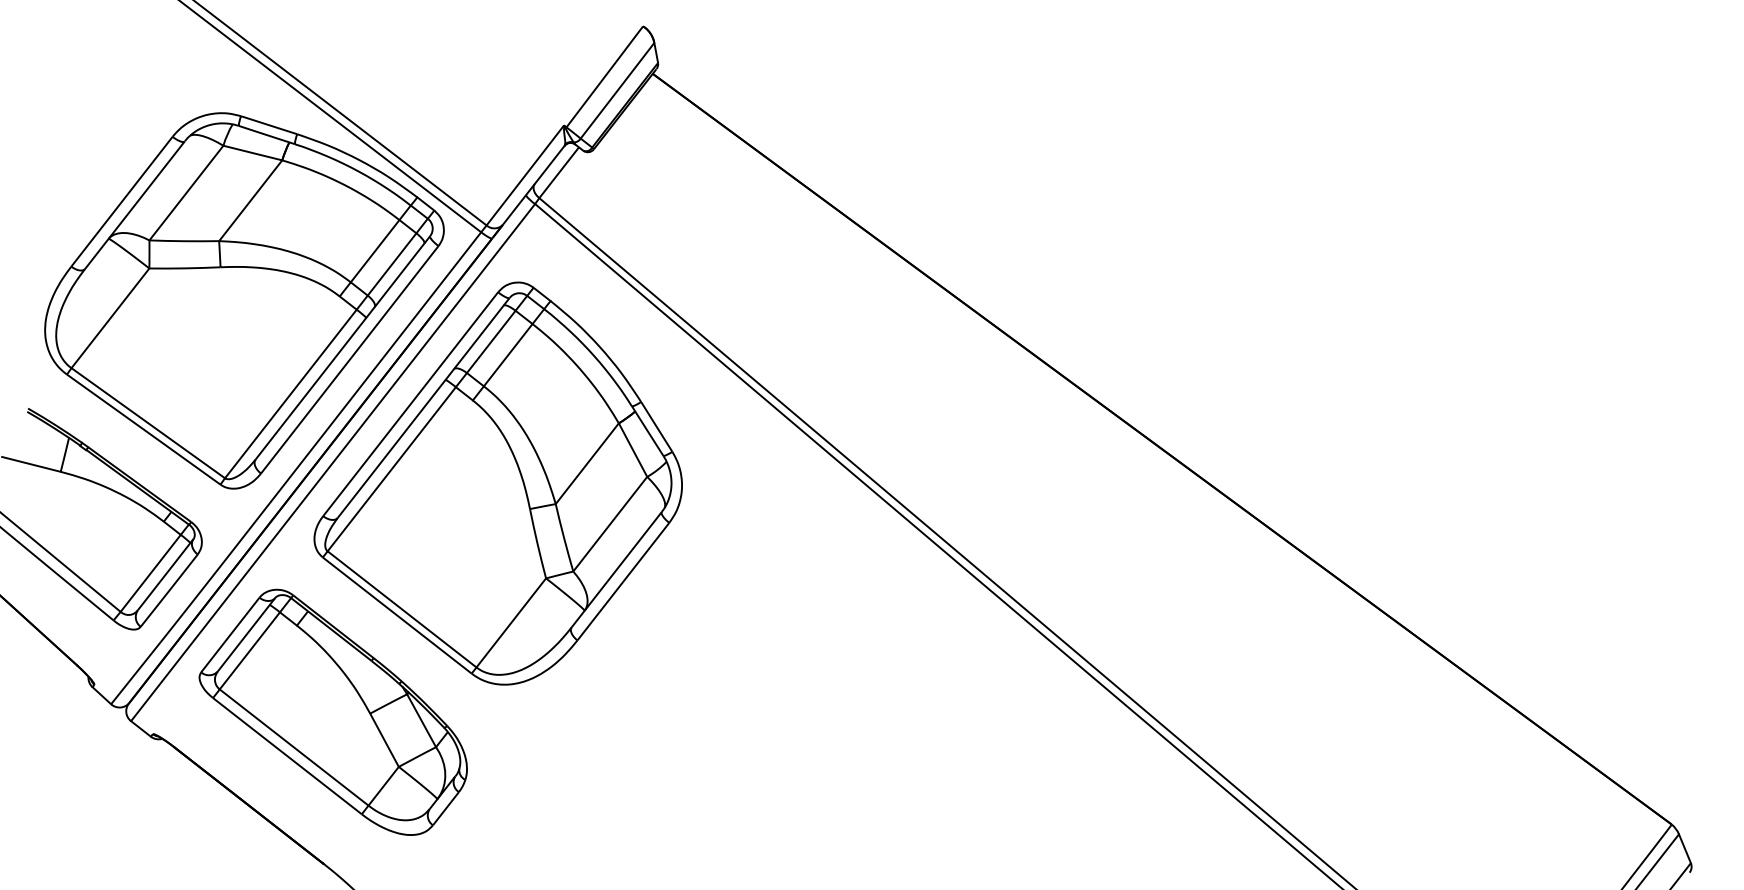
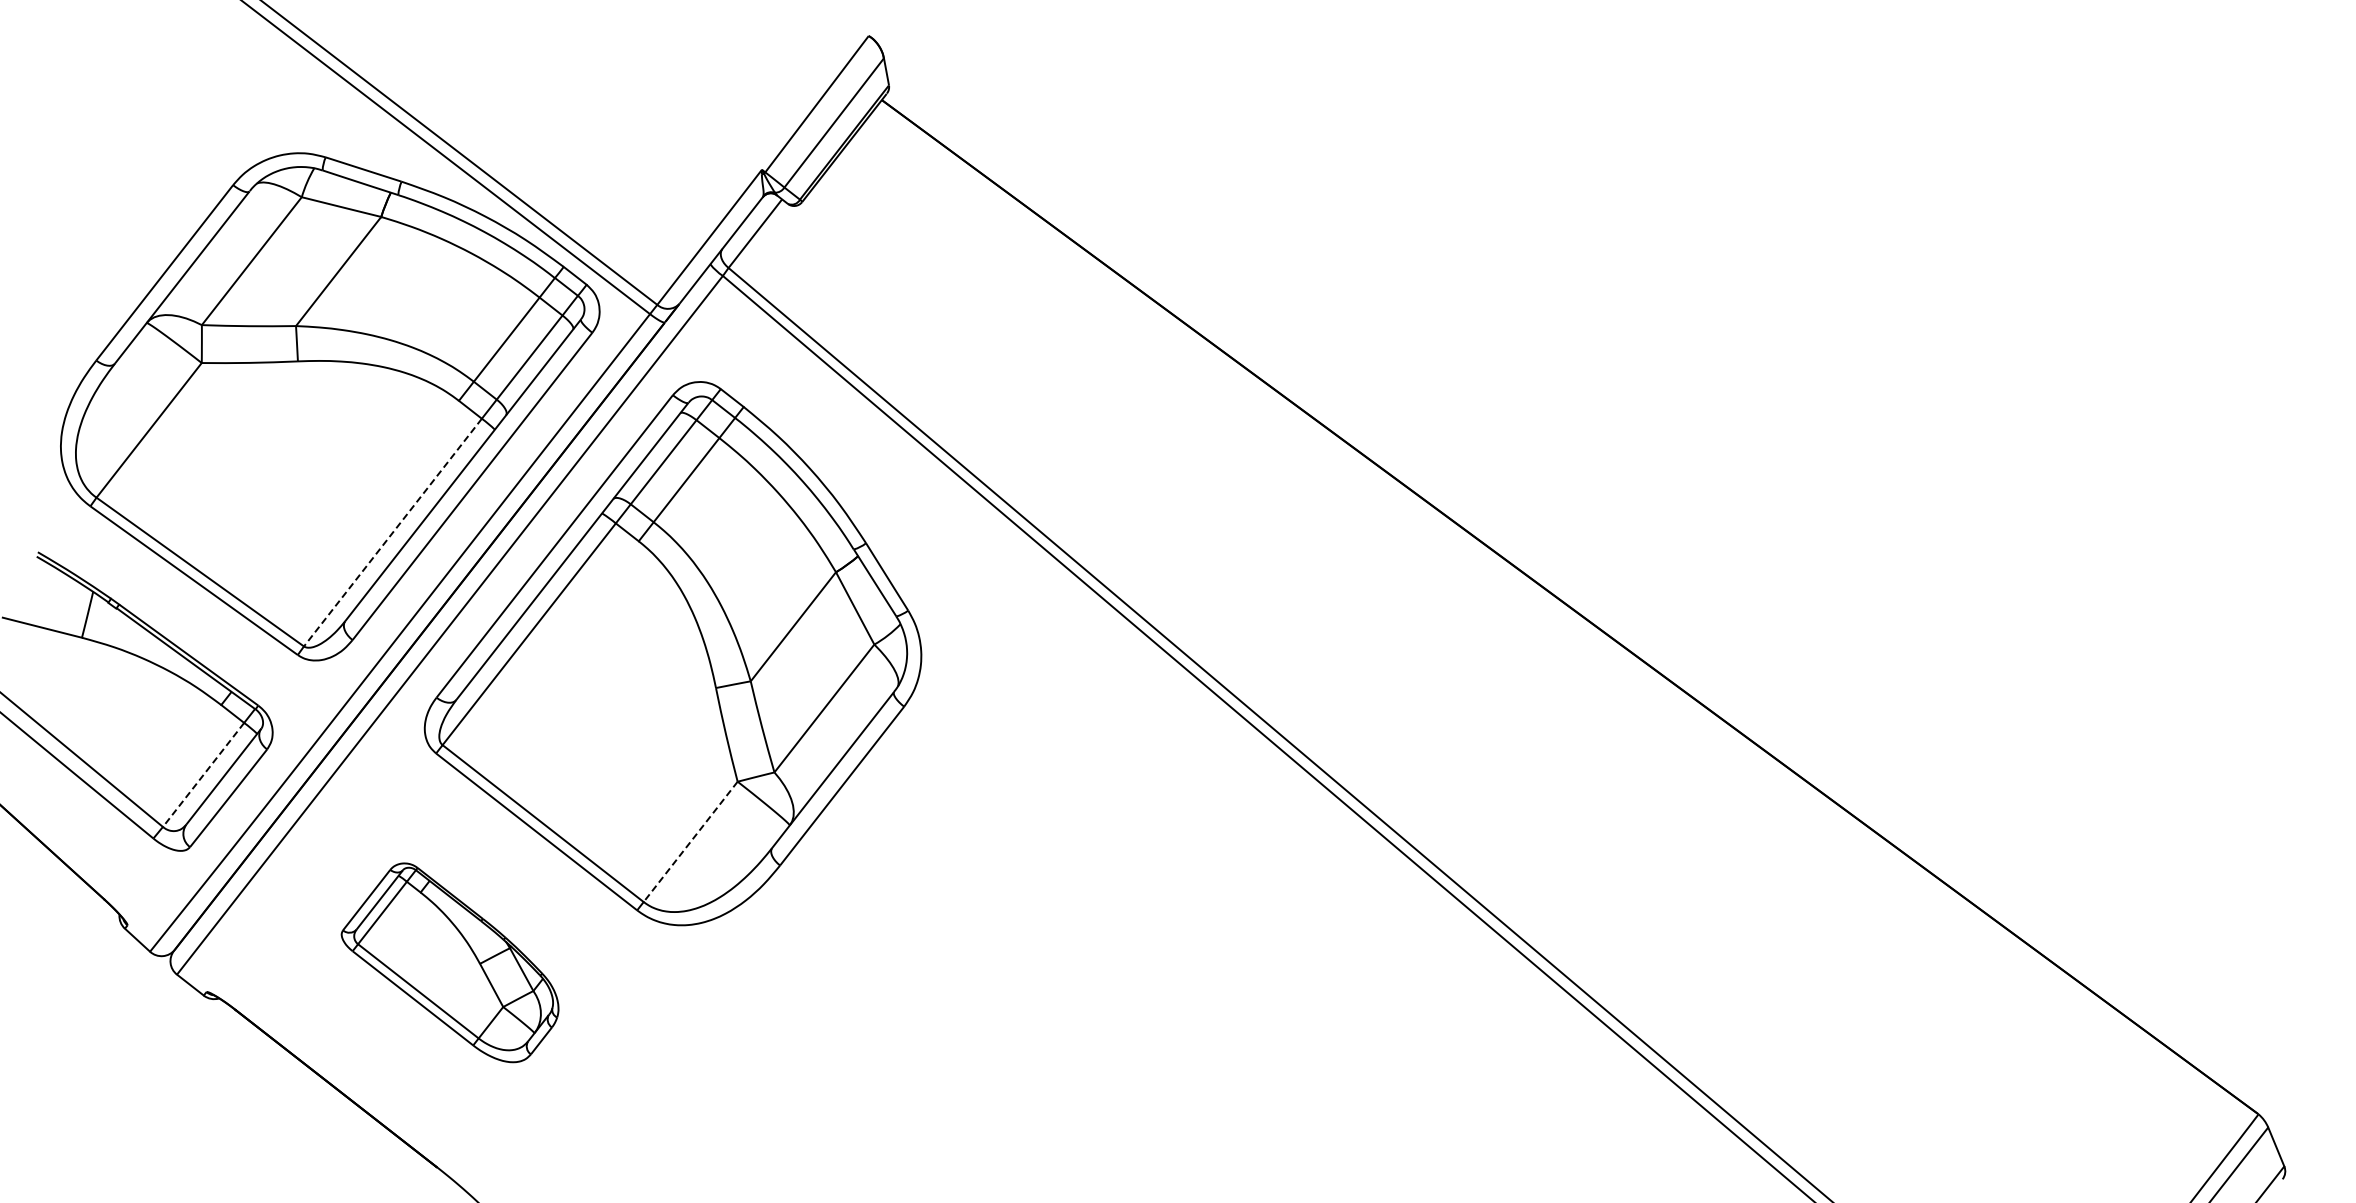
line: (290, 393) -> (392, 532), solid -> dashed
line: (150, 573) -> (203, 774), solid -> dashed
line: (511, 623) -> (690, 842), solid -> dashed
part: (332, 712) -> (449, 962), size x0.6

